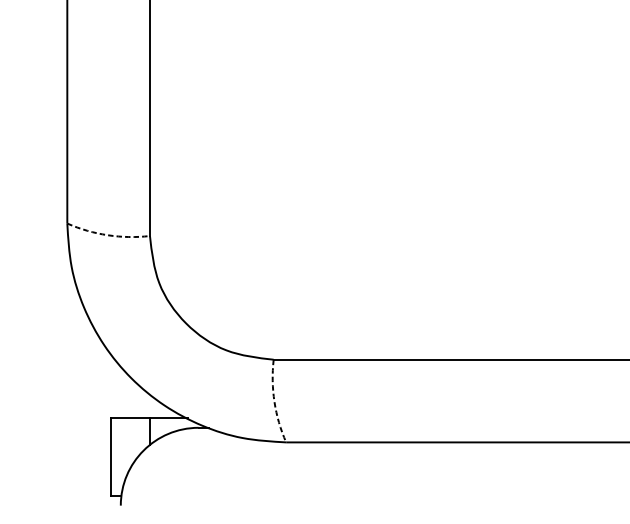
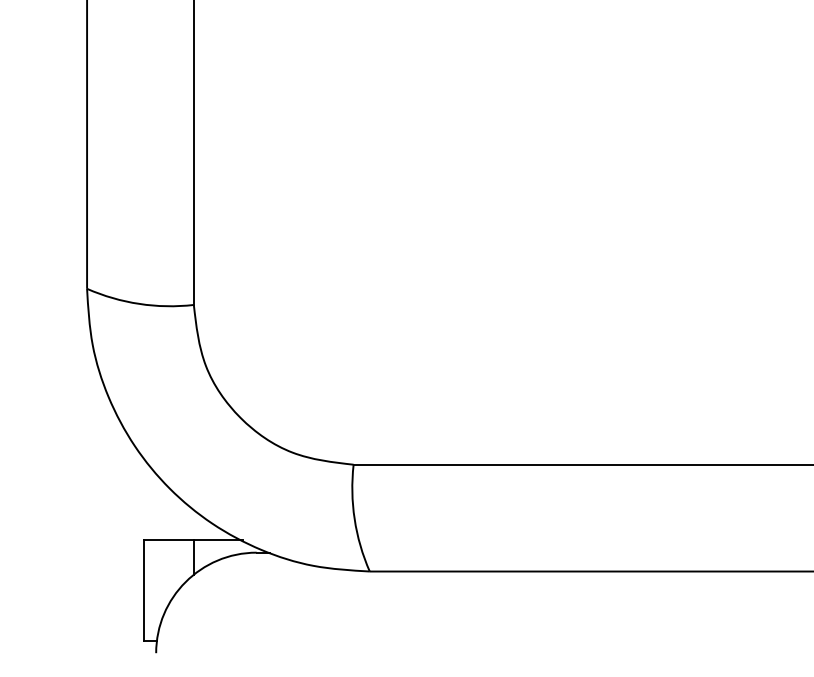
arc: (107, 234) -> (139, 303), dashed -> solid
arc: (274, 402) -> (354, 519), dashed -> solid

